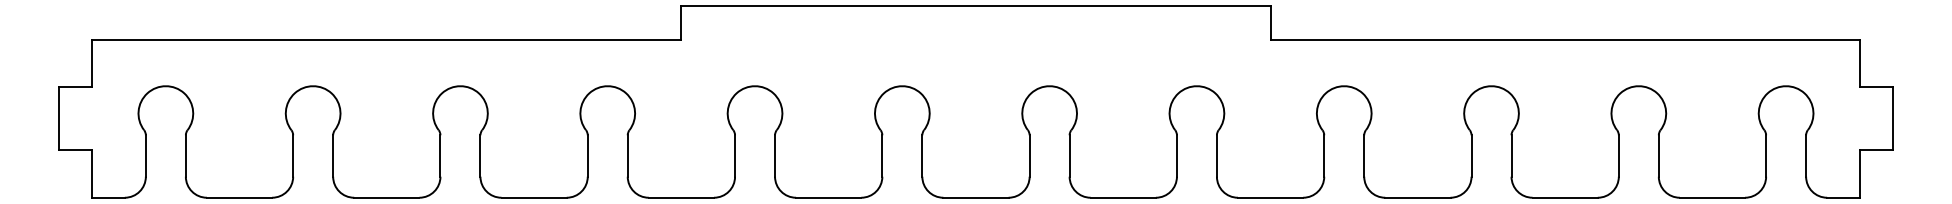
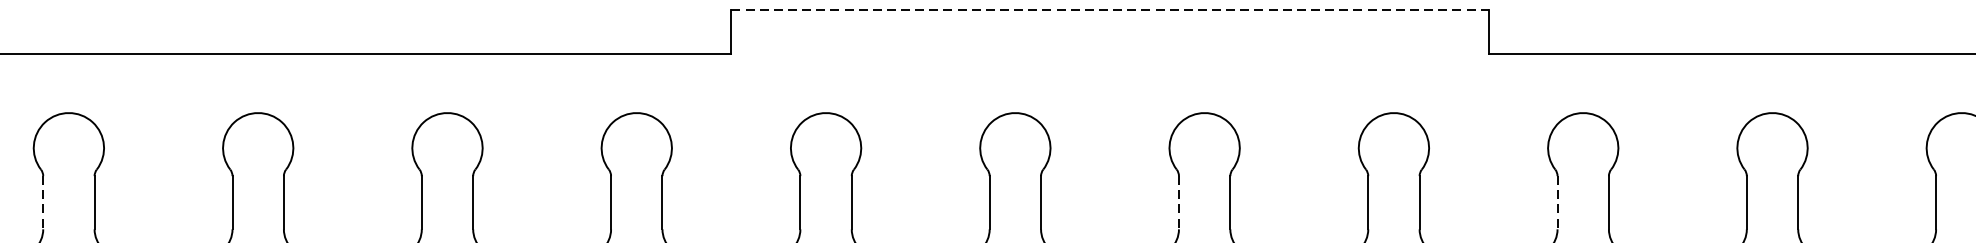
line: (975, 6) -> (1109, 10), solid -> dashed
line: (145, 156) -> (42, 203), solid -> dashed
line: (1029, 156) -> (1178, 203), solid -> dashed
line: (1324, 156) -> (1557, 203), solid -> dashed

